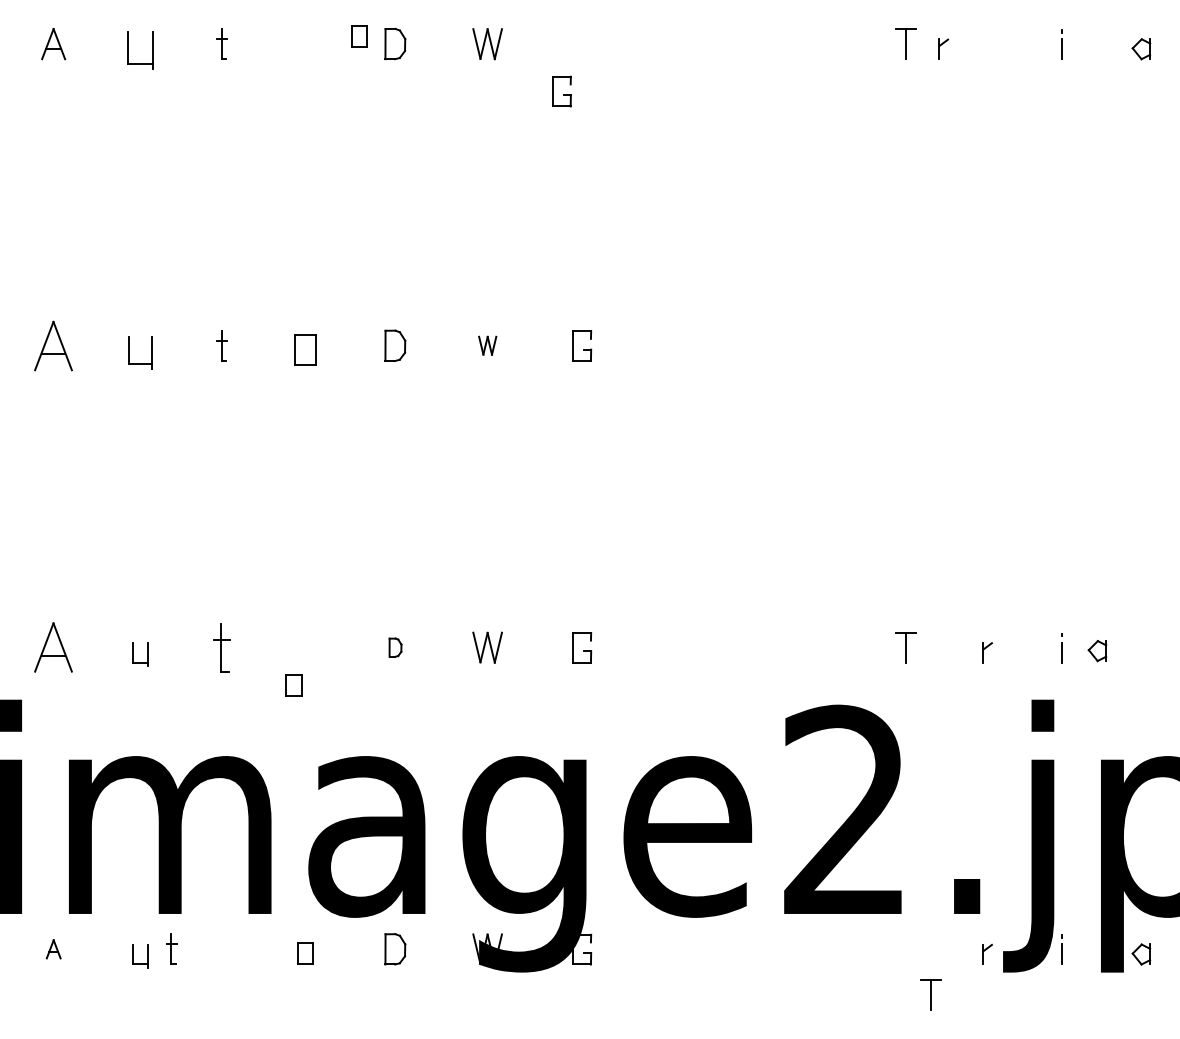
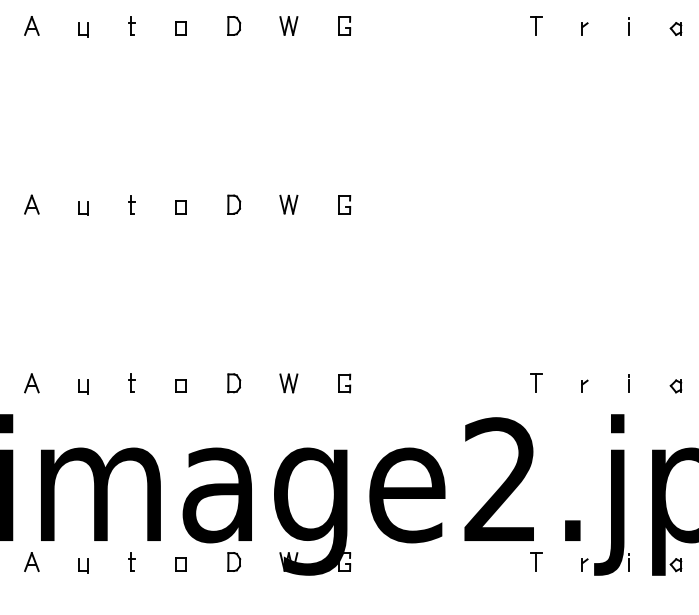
part: (358, 36) -> (180, 28), moved
part: (942, 48) -> (584, 28), moved
part: (140, 50) -> (83, 29), size x0.62
part: (561, 90) -> (344, 25), moved
part: (52, 345) -> (31, 204), size x0.62
part: (486, 345) -> (288, 204), size x1.67
part: (304, 350) -> (180, 207), size x0.71
part: (140, 352) -> (83, 208), size x0.71
part: (221, 646) -> (131, 382), size x0.62
part: (52, 647) -> (31, 383), size x0.62
part: (395, 647) -> (234, 383), size x1.67
part: (1096, 651) -> (675, 386), moved
part: (292, 684) -> (180, 385), moved
part: (52, 948) -> (31, 561), size x1.67
part: (171, 948) -> (131, 561), moved
part: (931, 994) -> (536, 561), moved

